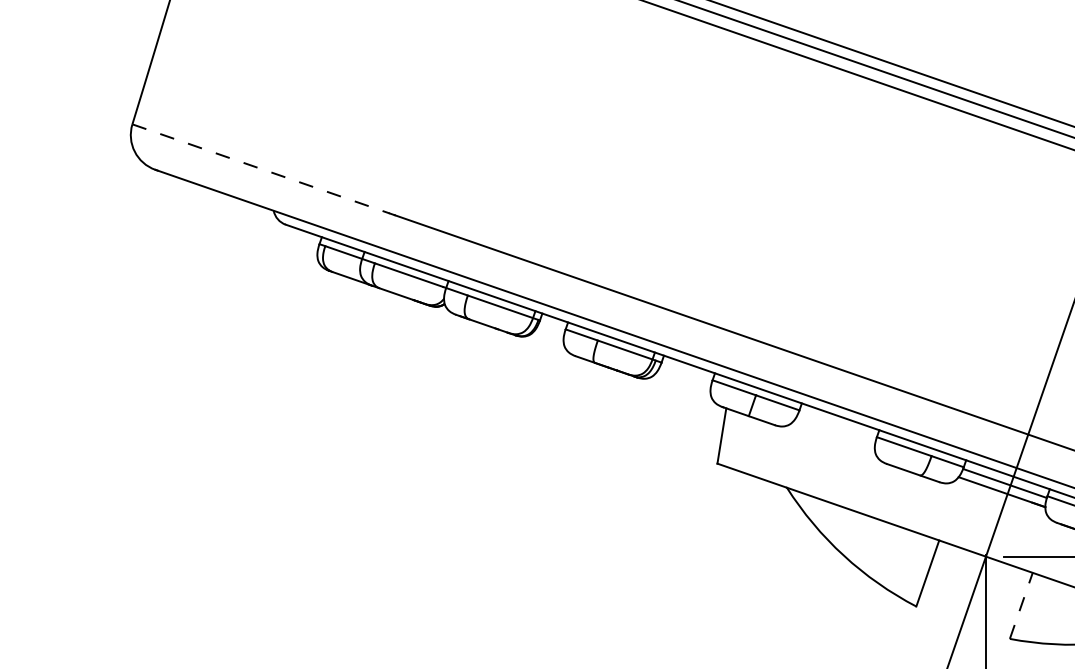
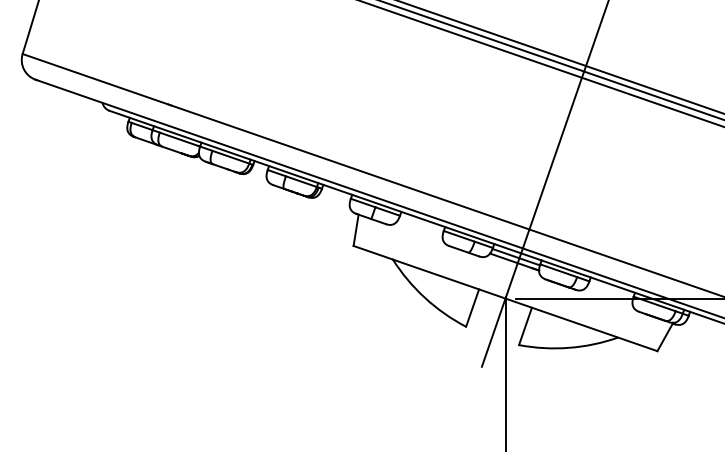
line: (261, 169) -> (95, 79), dashed -> solid
line: (1021, 606) -> (525, 326), dashed -> solid

